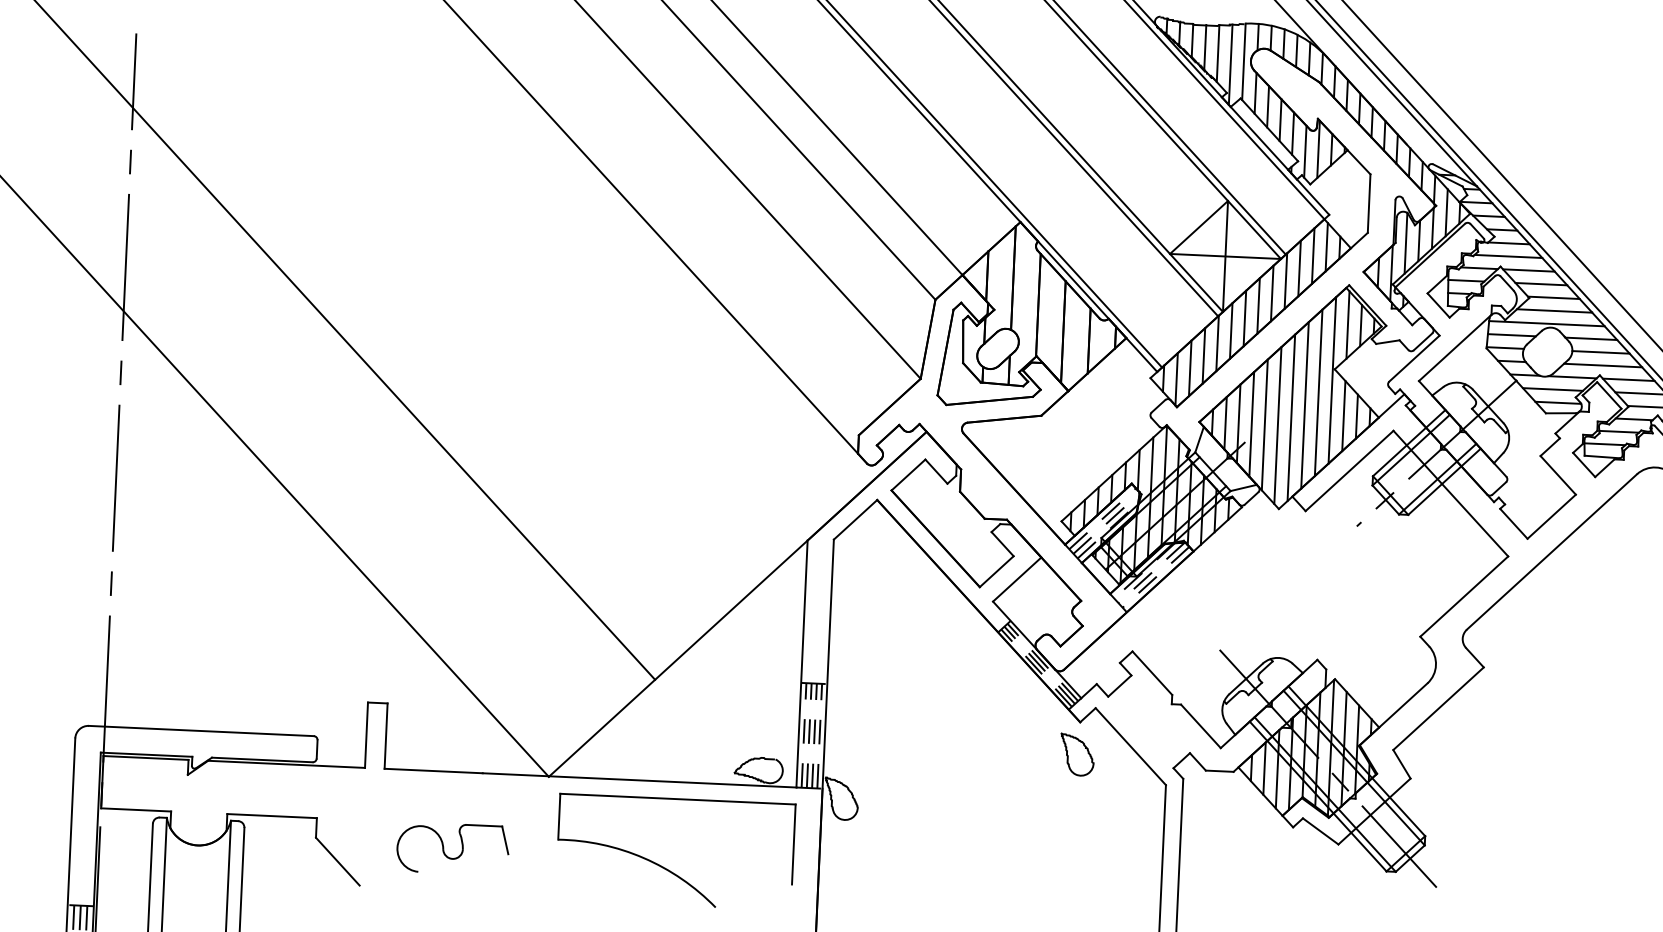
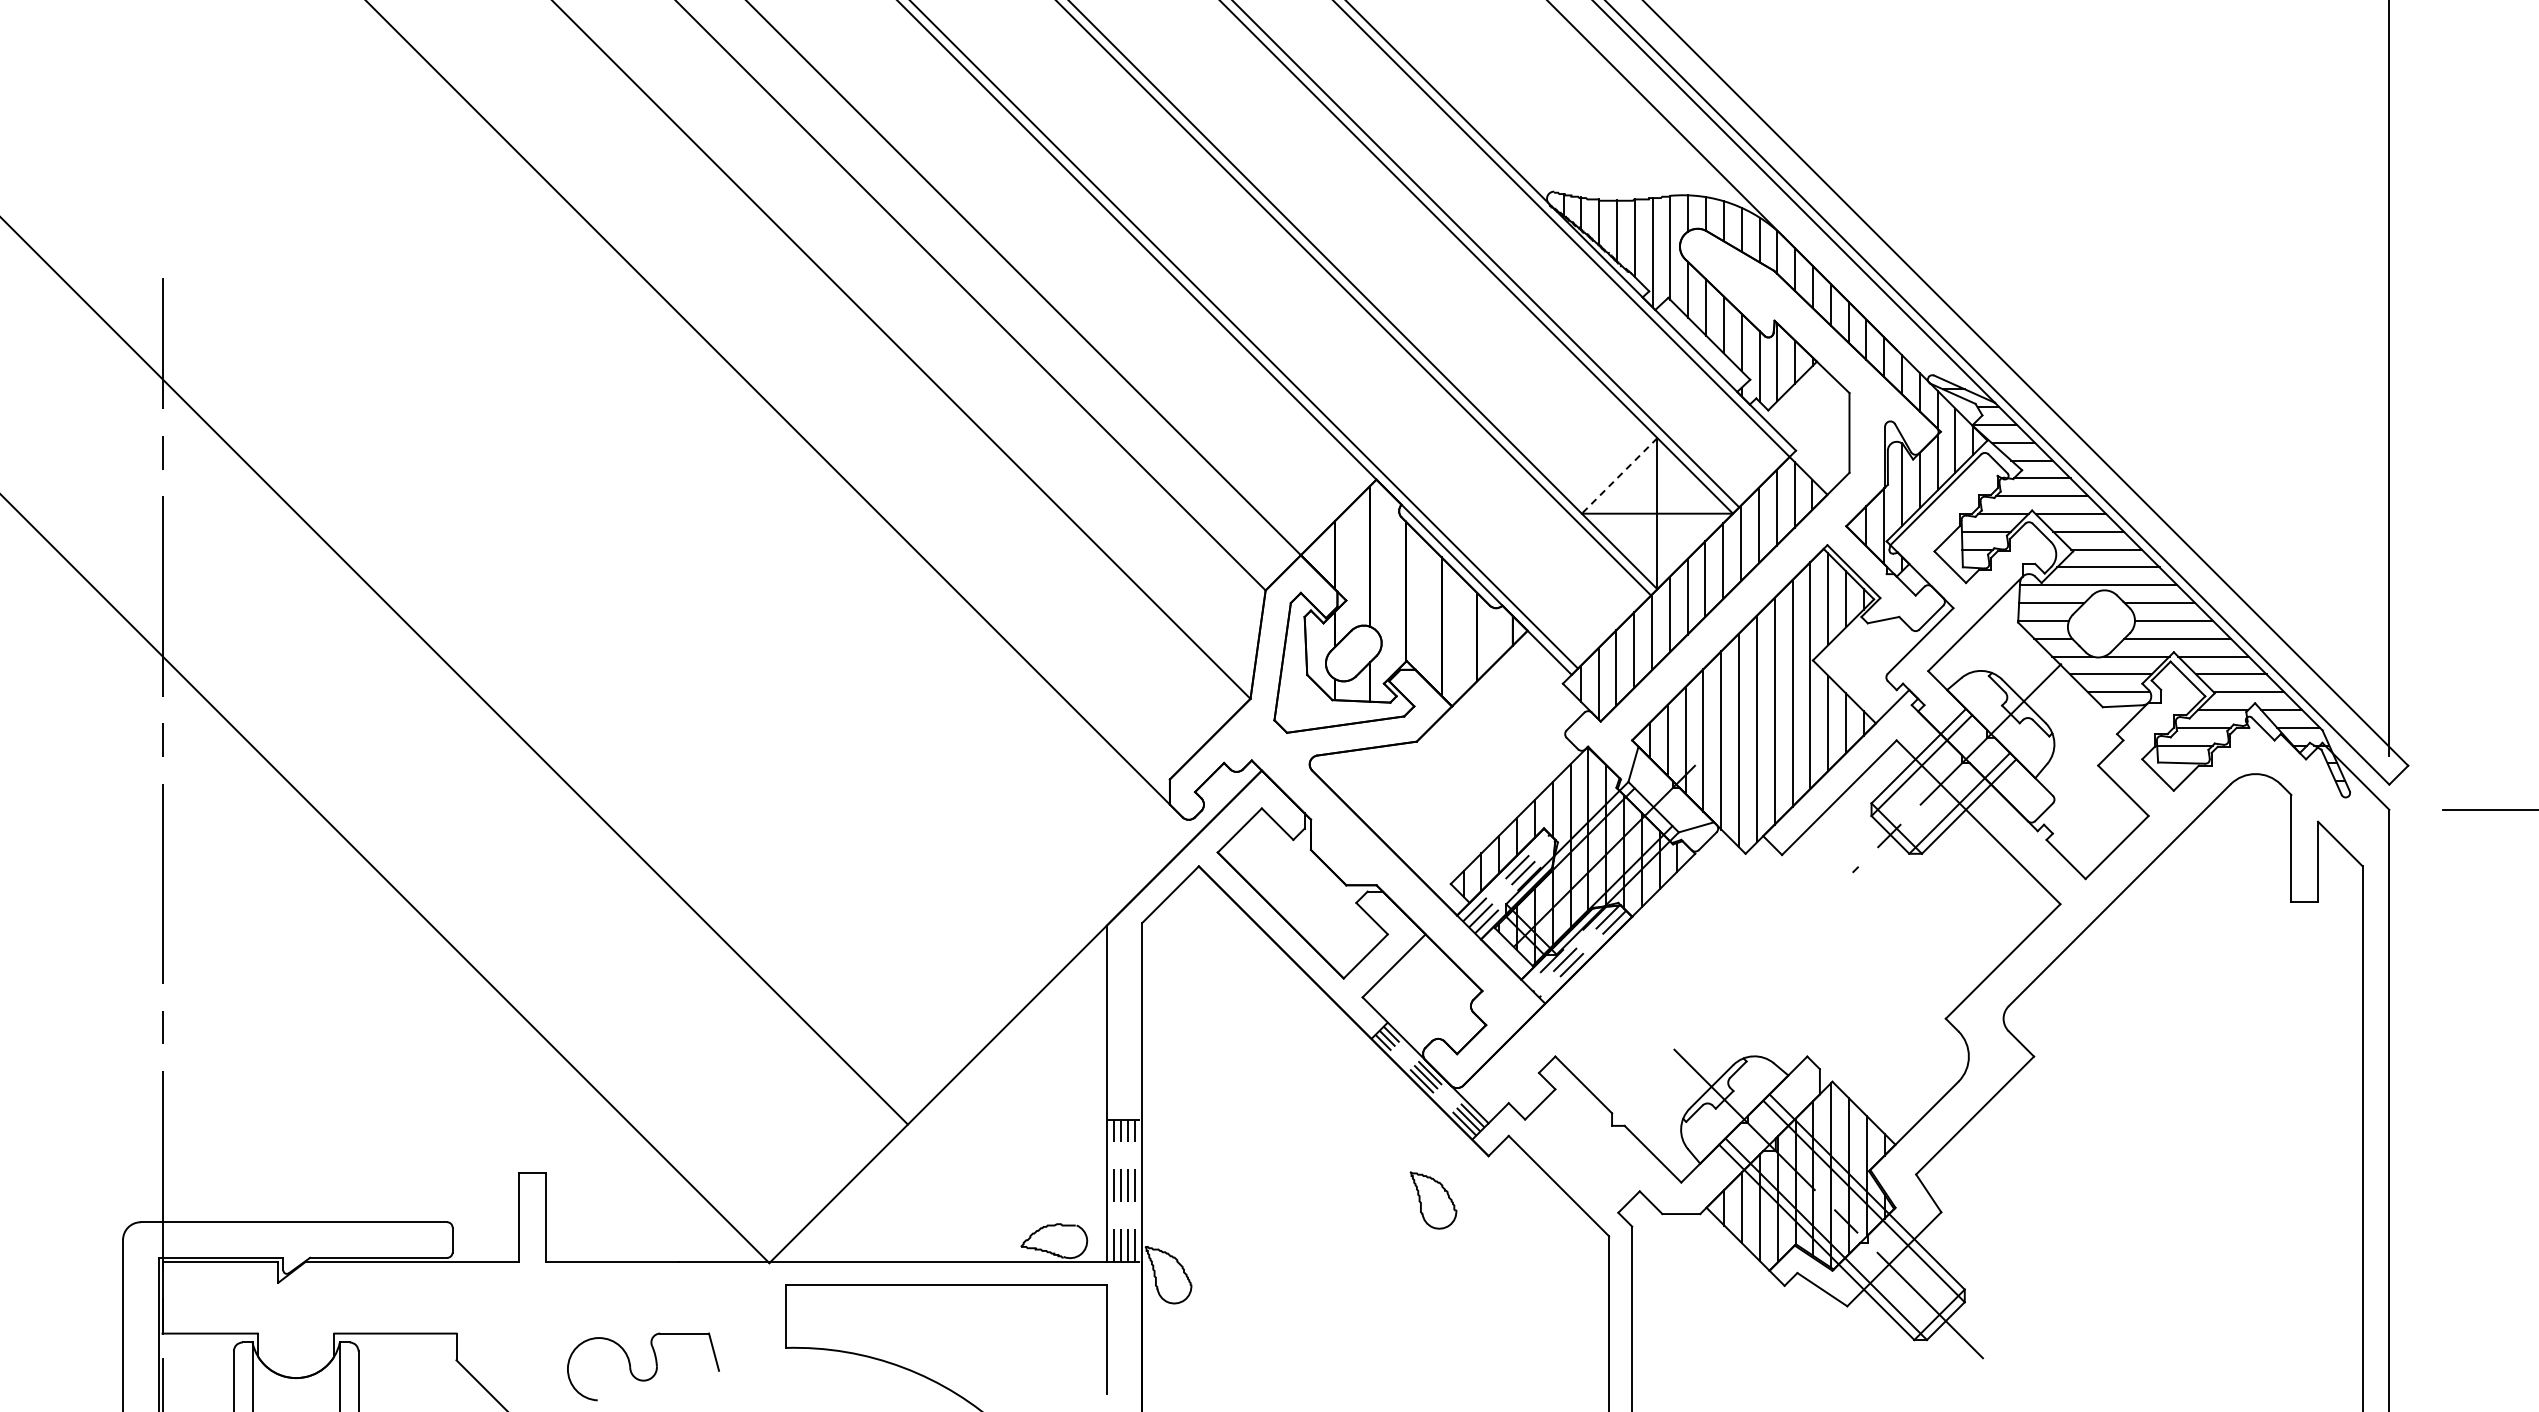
line: (1198, 227) -> (1619, 476), solid -> dashed
part: (1077, 754) -> (1433, 1200), moved

